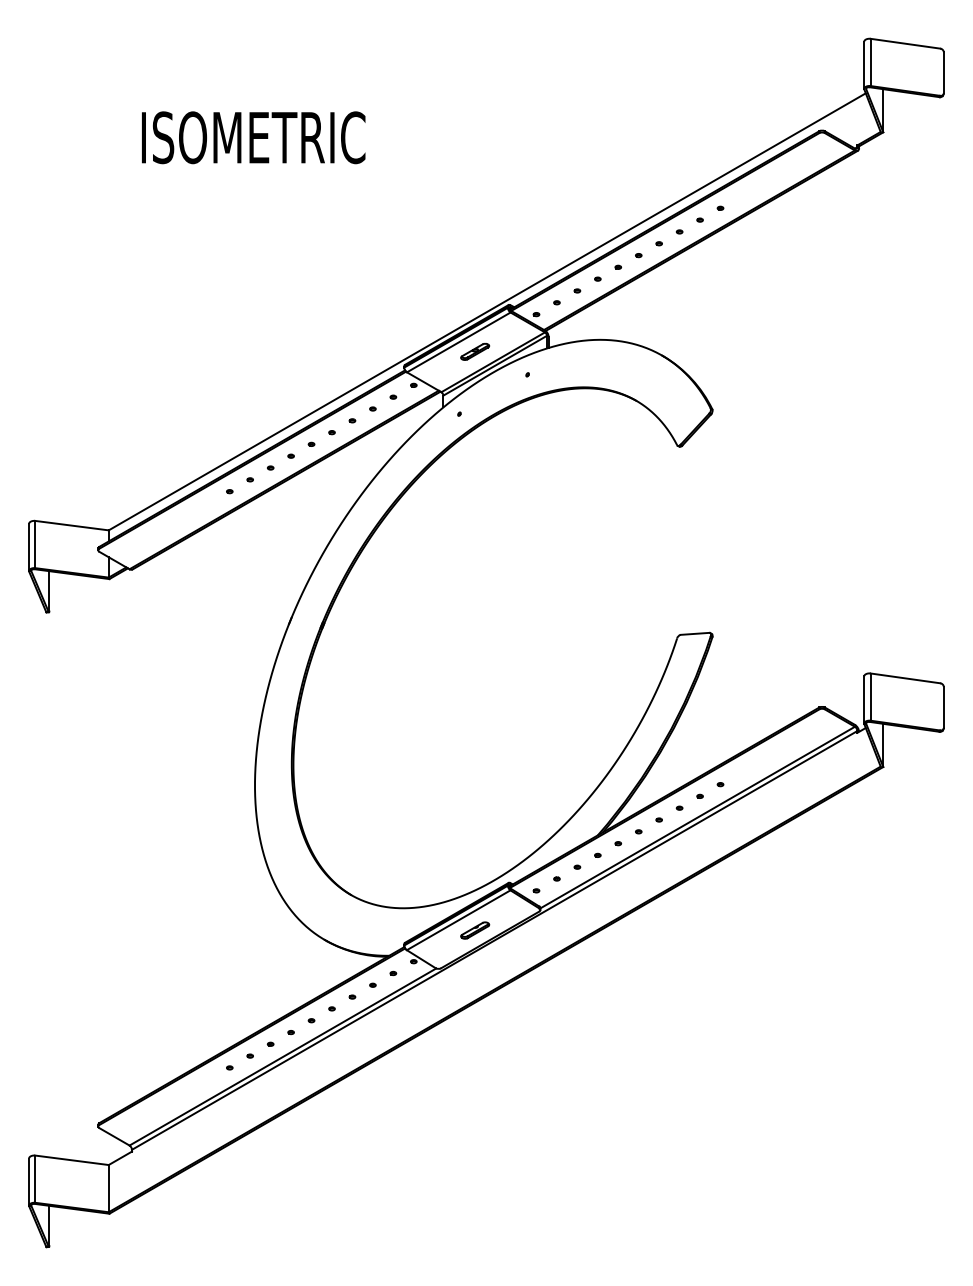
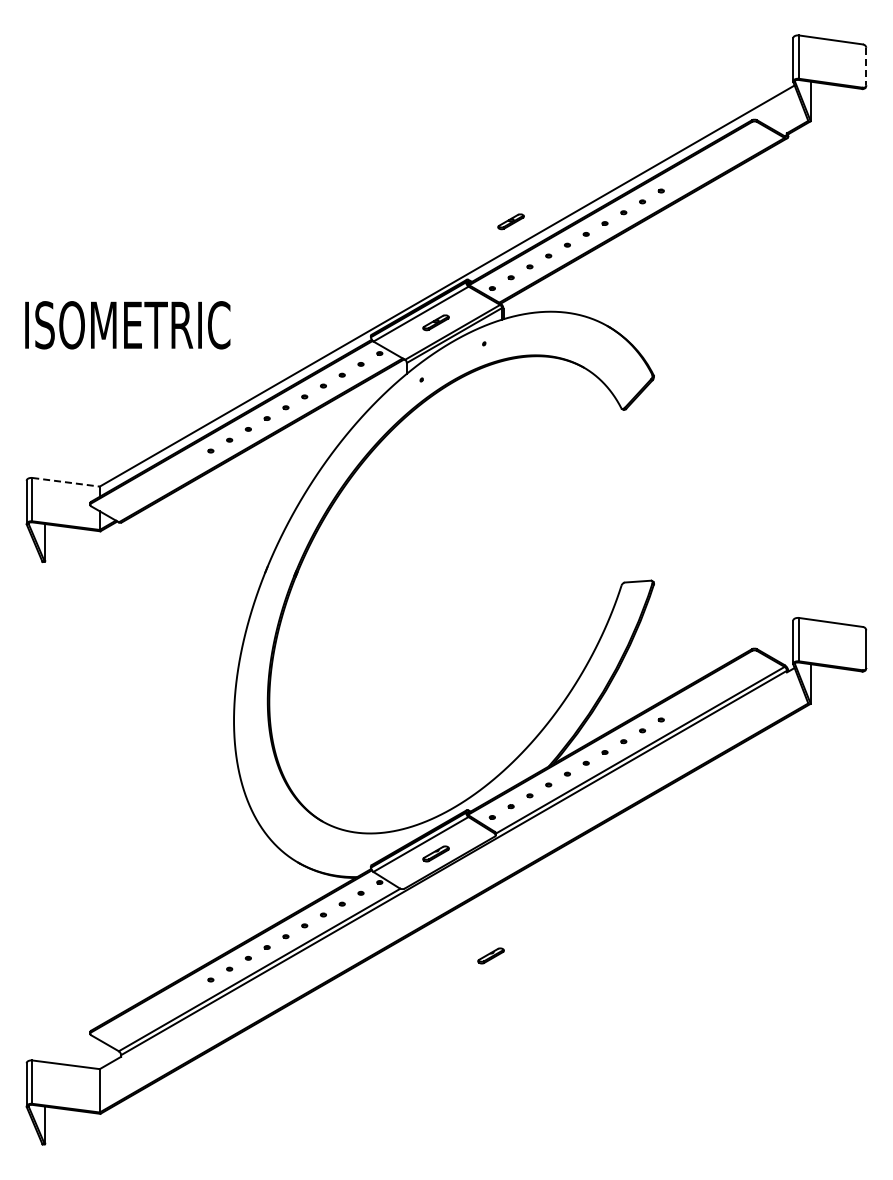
line: (944, 72) -> (866, 66), solid -> dashed
text: (253, 138) -> (127, 325), moved
part: (556, 241) -> (510, 221), added
line: (72, 525) -> (66, 482), solid -> dashed
part: (534, 1041) -> (490, 955), added

